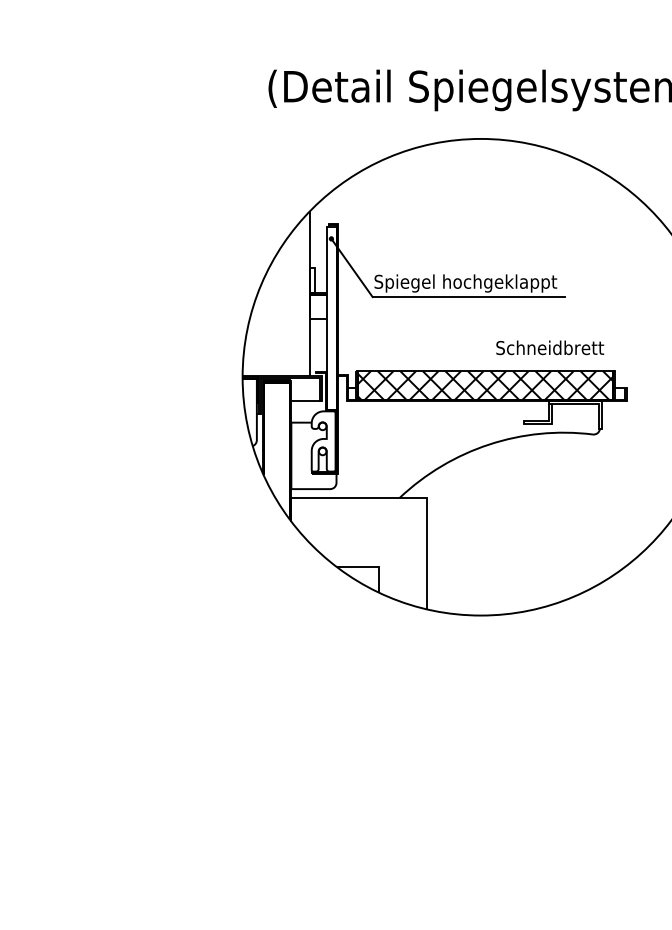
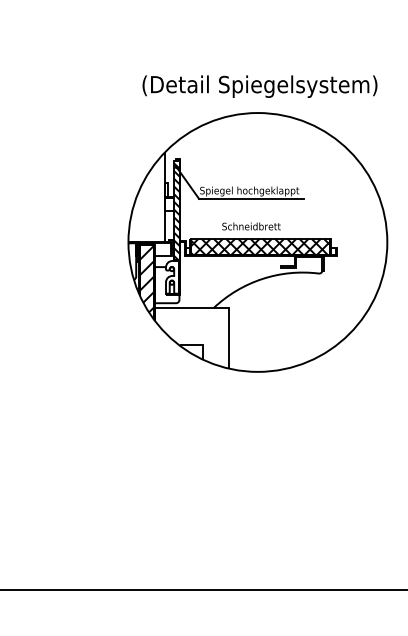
hatch: (331, 318) -> (176, 210), added
text: (550, 347) -> (251, 226), moved
hatch: (275, 443) -> (146, 278), added

